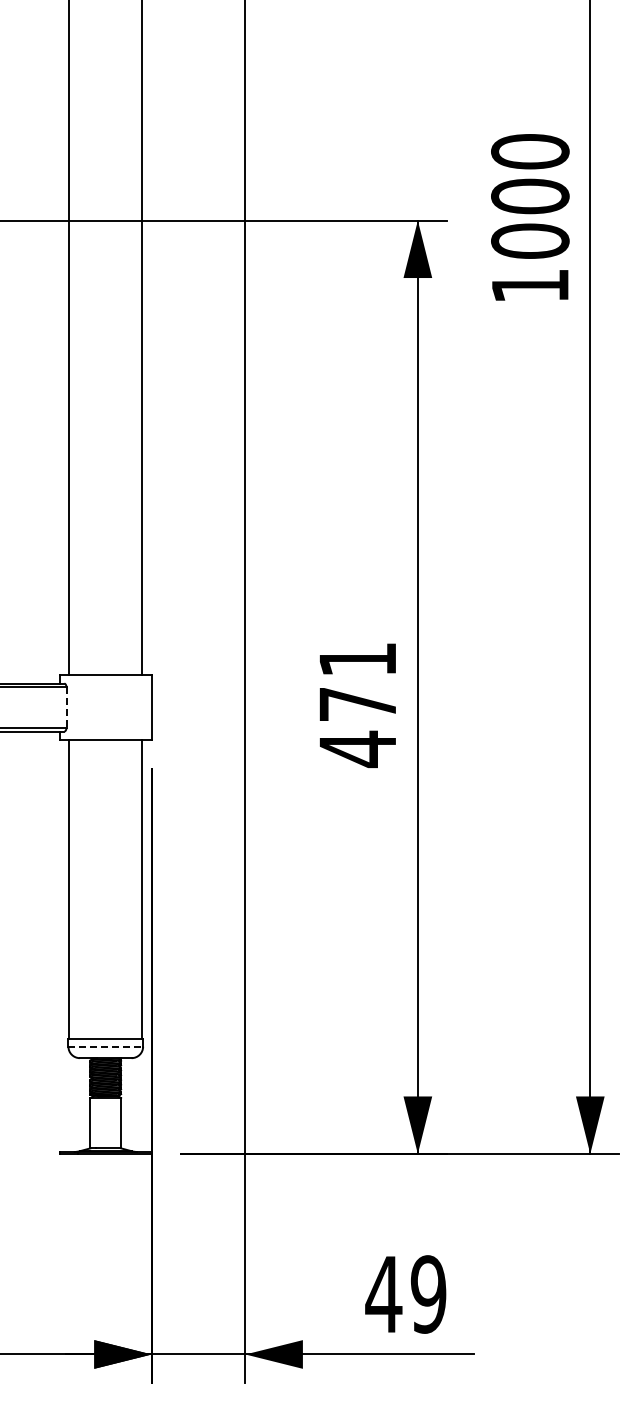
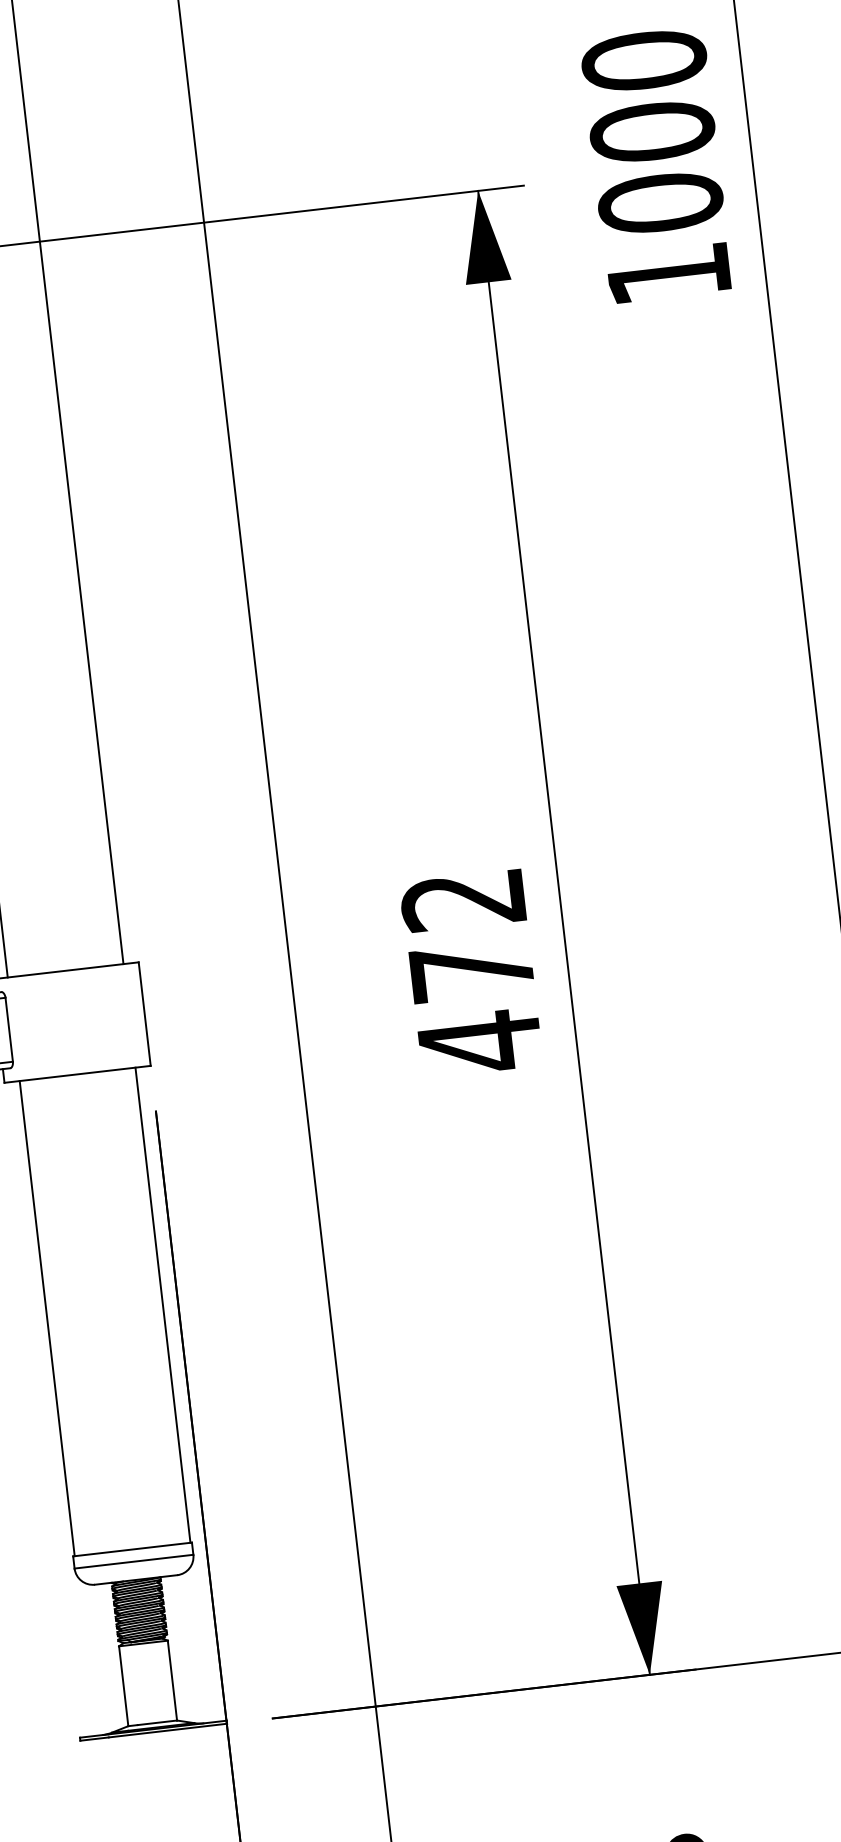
text: (356, 659) -> (461, 900), 471 -> 472
line: (66, 708) -> (9, 1031), dashed -> solid
line: (106, 1046) -> (135, 1561), dashed -> solid

